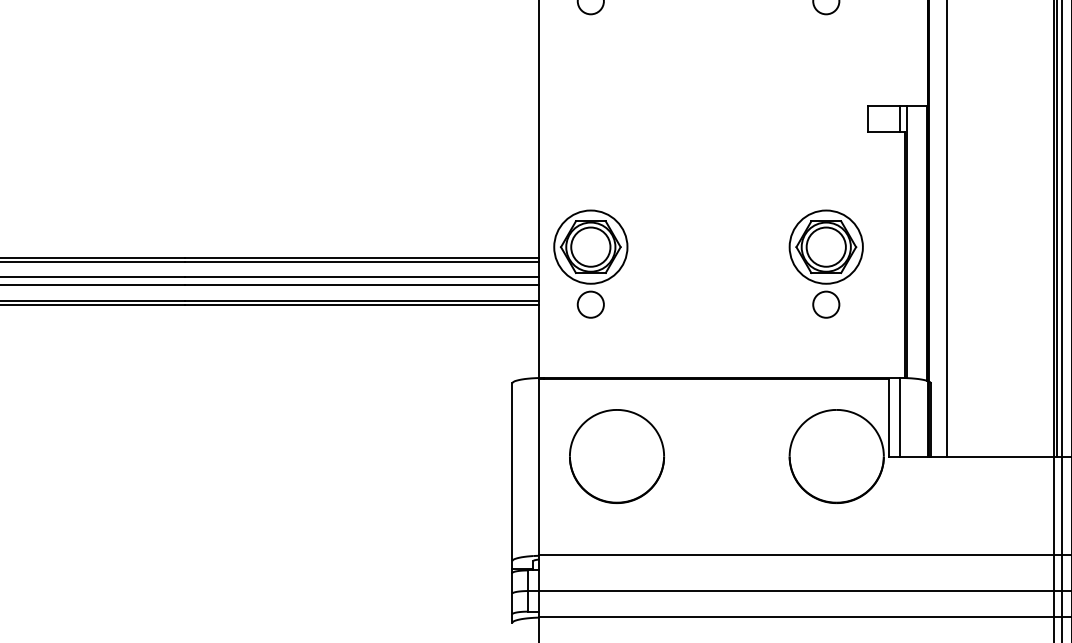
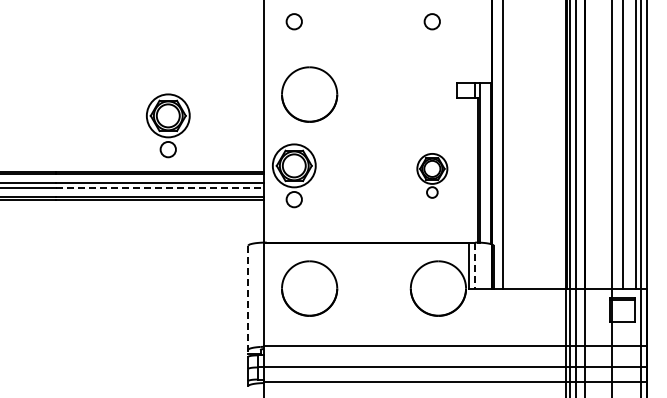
part: (616, 125) -> (309, 94), added
part: (376, 178) -> (168, 125), added
part: (826, 263) -> (432, 175), size x0.7
line: (362, 285) -> (160, 188), solid -> dashed
line: (899, 418) -> (475, 266), solid -> dashed
line: (512, 478) -> (248, 301), solid -> dashed

